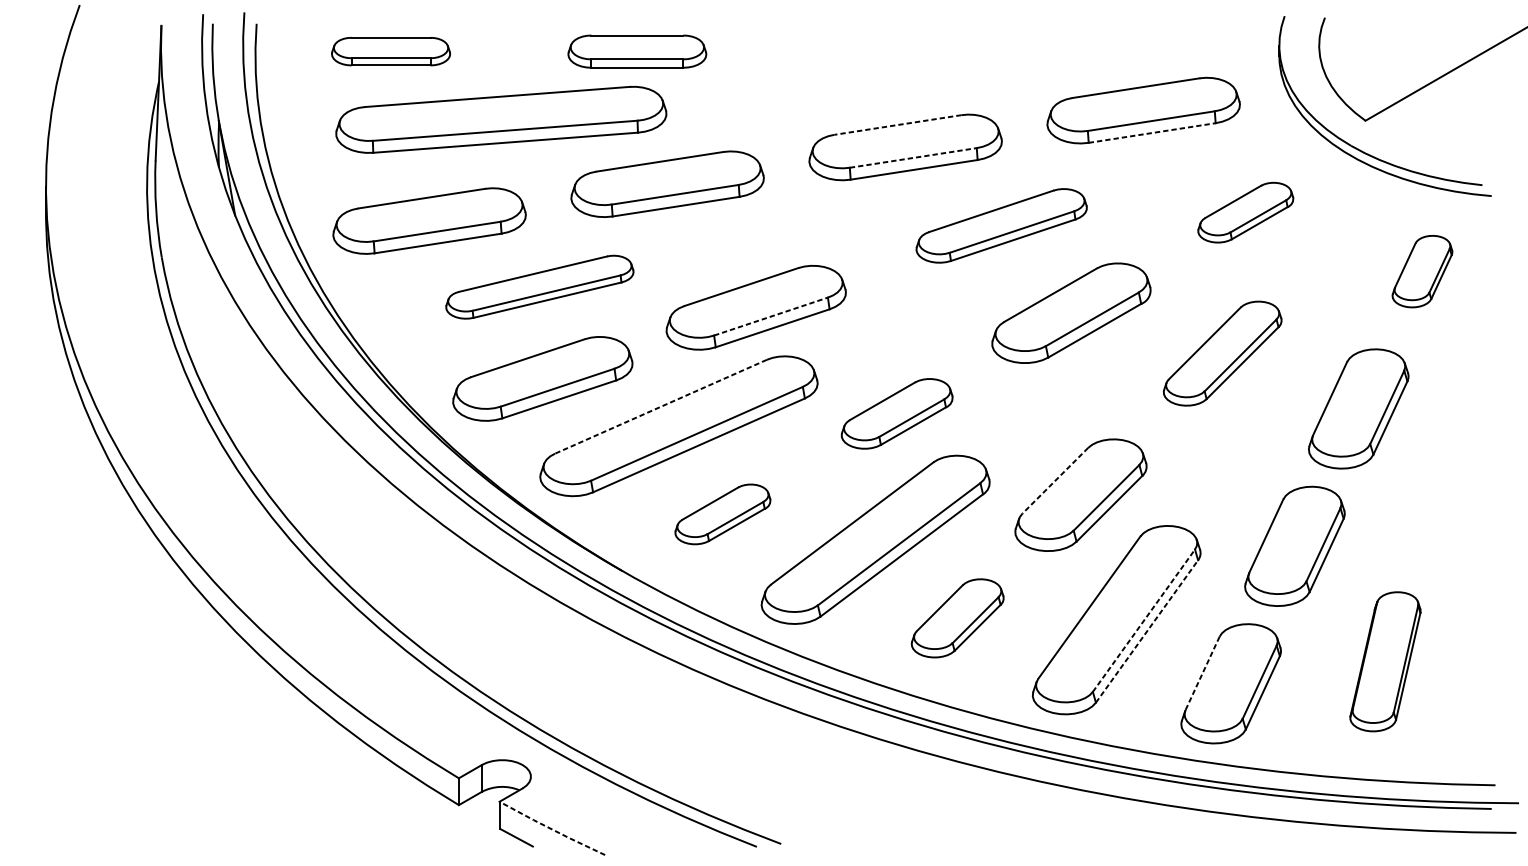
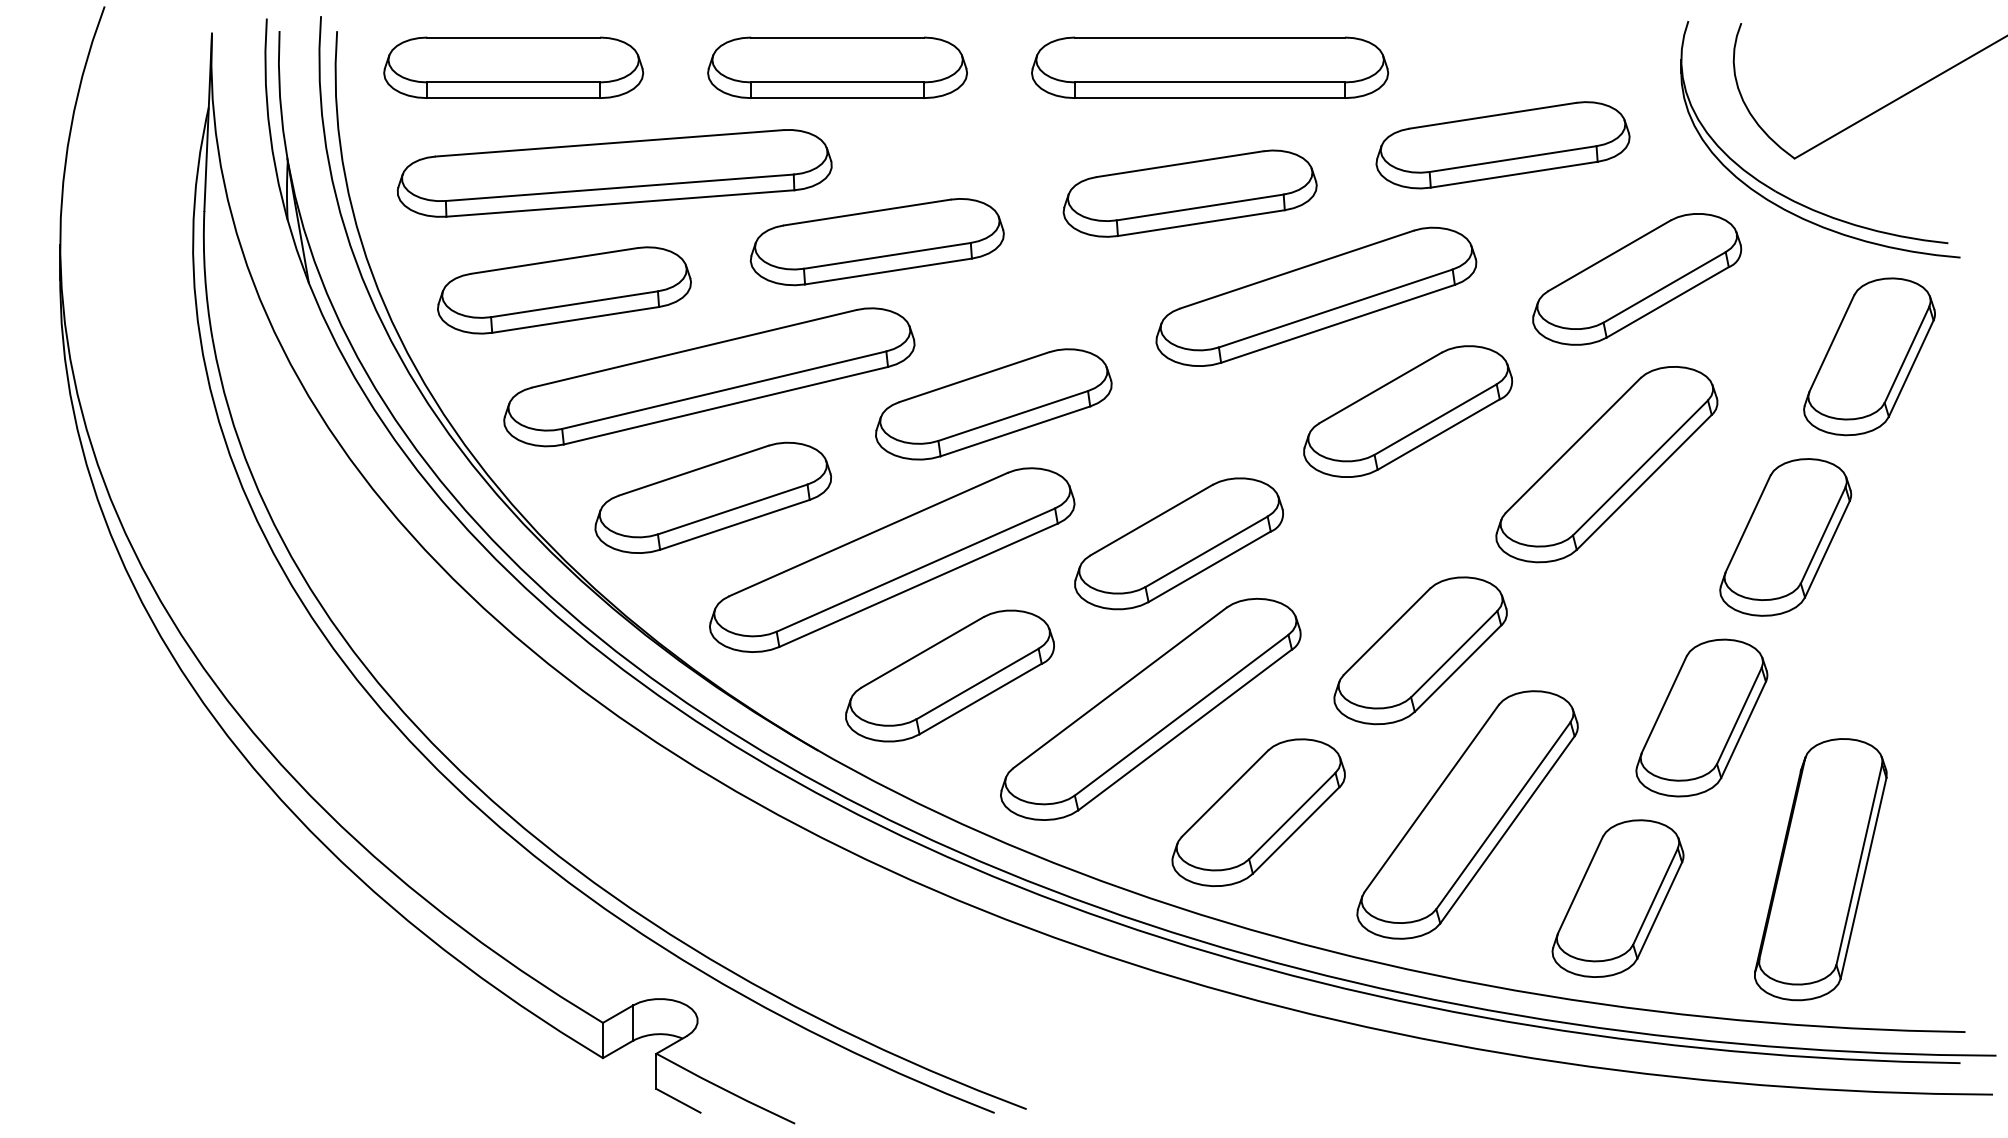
part: (390, 51) -> (513, 67), size x1.67
part: (637, 51) -> (837, 67), size x1.43
part: (921, 51) -> (1210, 67), added
part: (501, 119) -> (614, 173), moved
line: (897, 125) -> (1179, 164), dashed -> solid
line: (1152, 132) -> (1514, 174), dashed -> solid
line: (913, 157) -> (1200, 207), dashed -> solid
part: (1245, 212) -> (1637, 279), size x1.67
part: (1001, 225) -> (1316, 296), size x1.43
part: (1422, 271) -> (1869, 356), size x1.67
part: (539, 287) -> (709, 377), size x1.67
line: (771, 316) -> (1013, 415), dashed -> solid
part: (1222, 353) -> (1606, 464), size x1.43
line: (660, 406) -> (868, 534), dashed -> solid
part: (896, 413) -> (1178, 543), size x1.43
line: (1055, 481) -> (1386, 632), dashed -> solid
part: (722, 514) -> (949, 675), size x1.67
part: (957, 618) -> (1258, 812), size x1.43
line: (1144, 620) -> (1503, 815), dashed -> solid
line: (1147, 631) -> (1507, 829), dashed -> solid
part: (1385, 661) -> (1820, 869), size x1.43
line: (1202, 673) -> (1580, 885), dashed -> solid
line: (551, 828) -> (724, 1089), dashed -> solid

